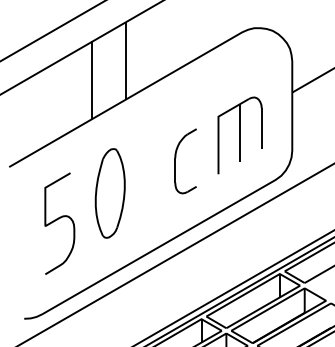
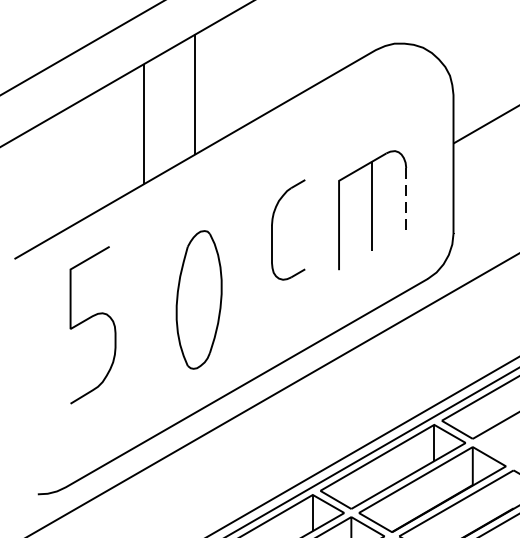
line: (261, 128) -> (405, 199), solid -> dashed
part: (176, 157) -> (273, 224), moved
part: (109, 193) -> (197, 300), moved
curve: (57, 220) -> (89, 320), moved

